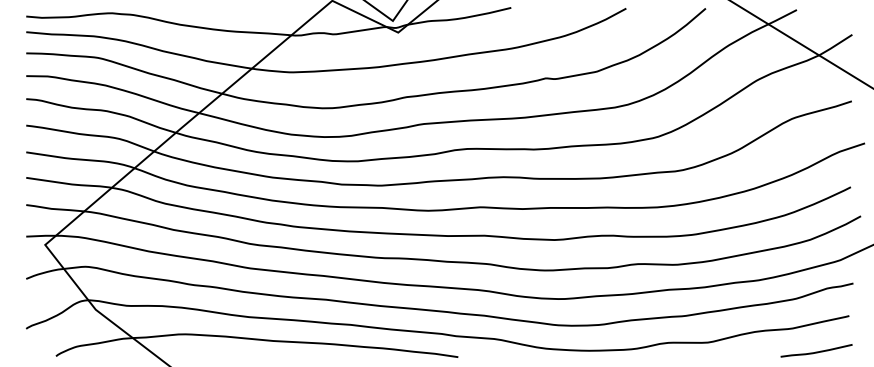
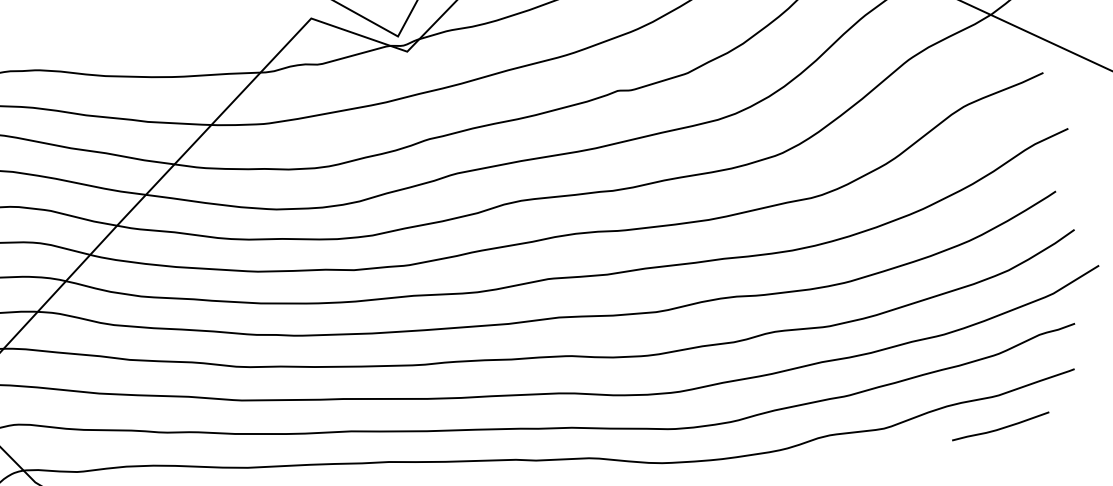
curve: (816, 351) -> (1000, 427), moved

